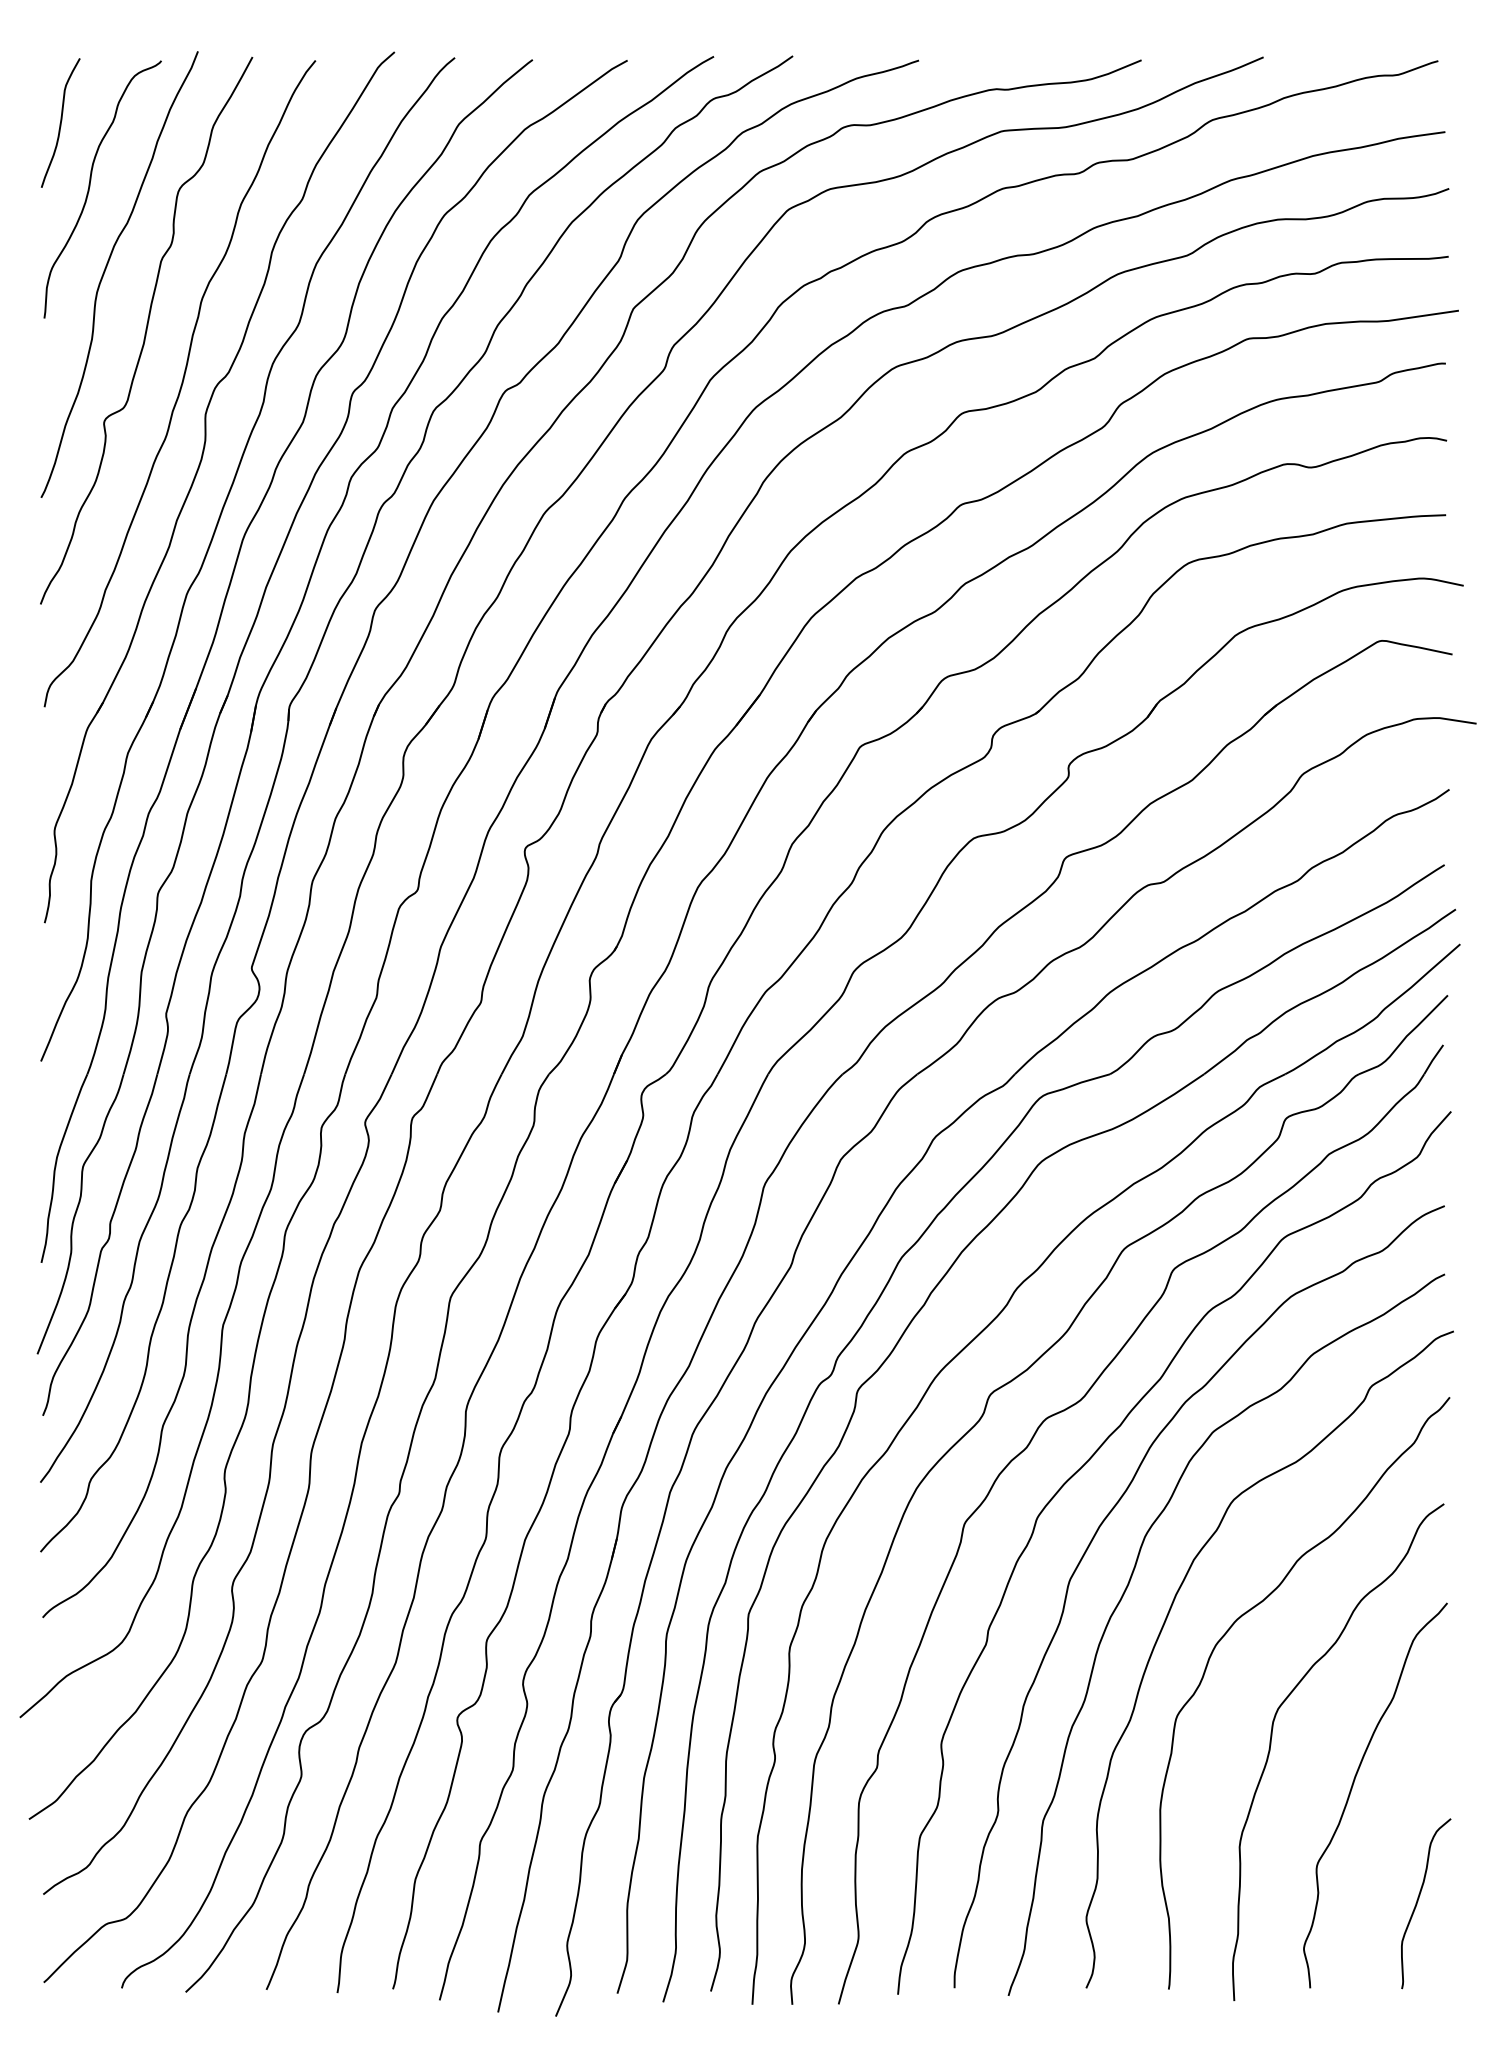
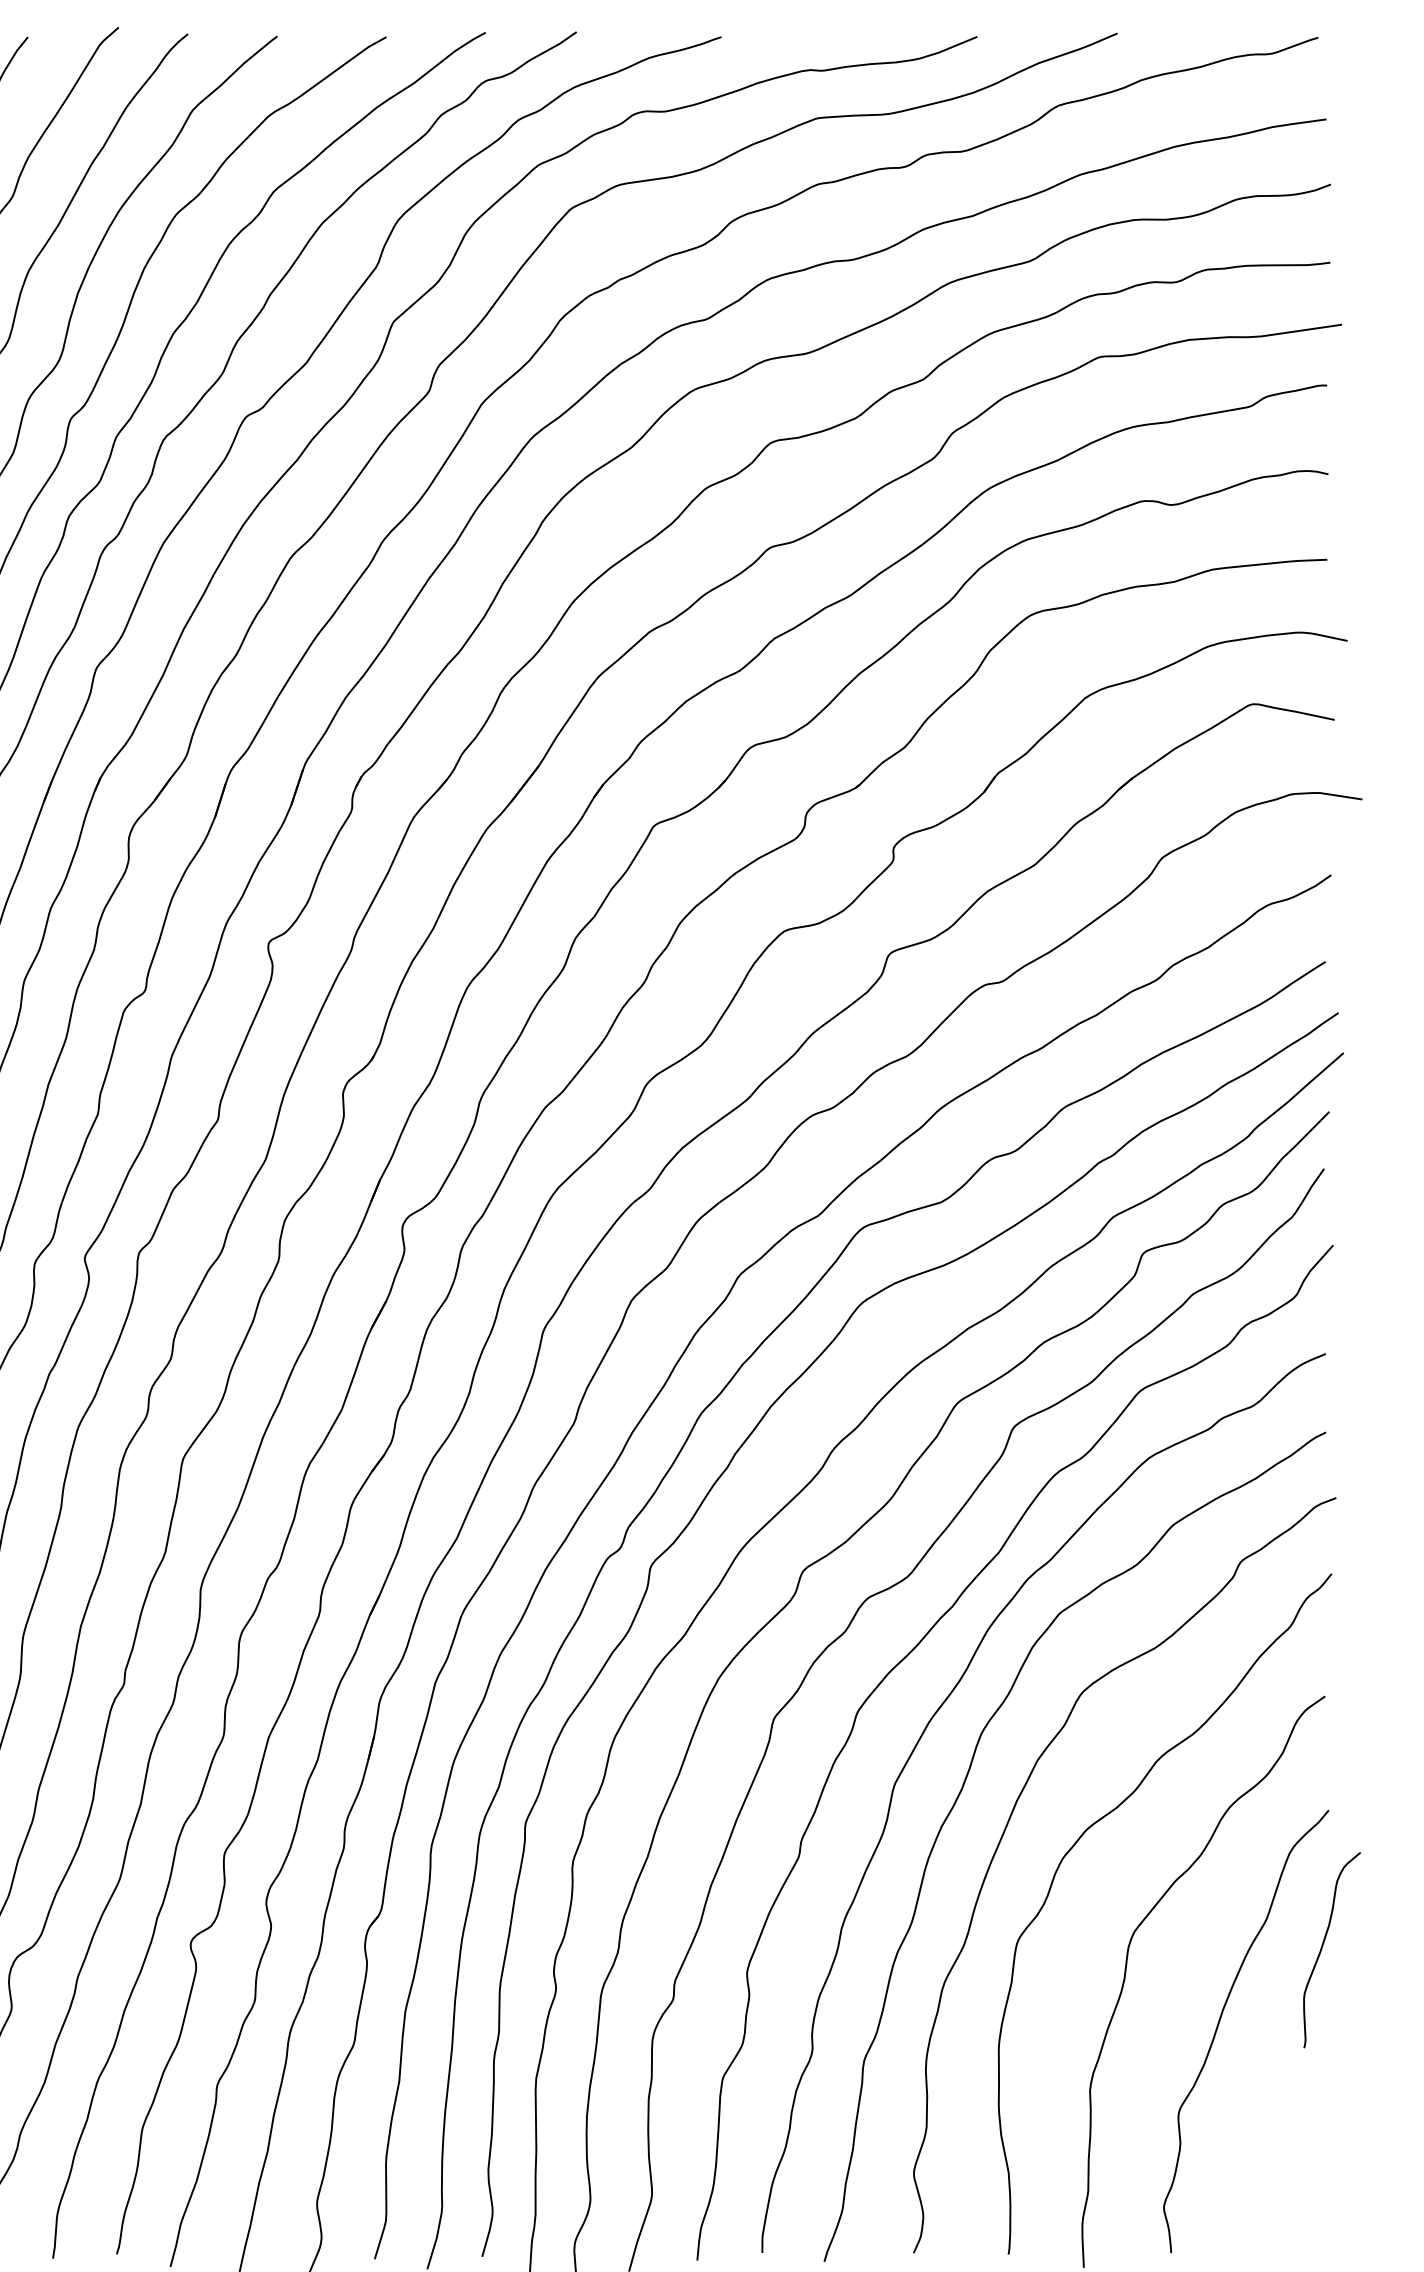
curve: (1418, 1901) -> (1323, 1947), moved

